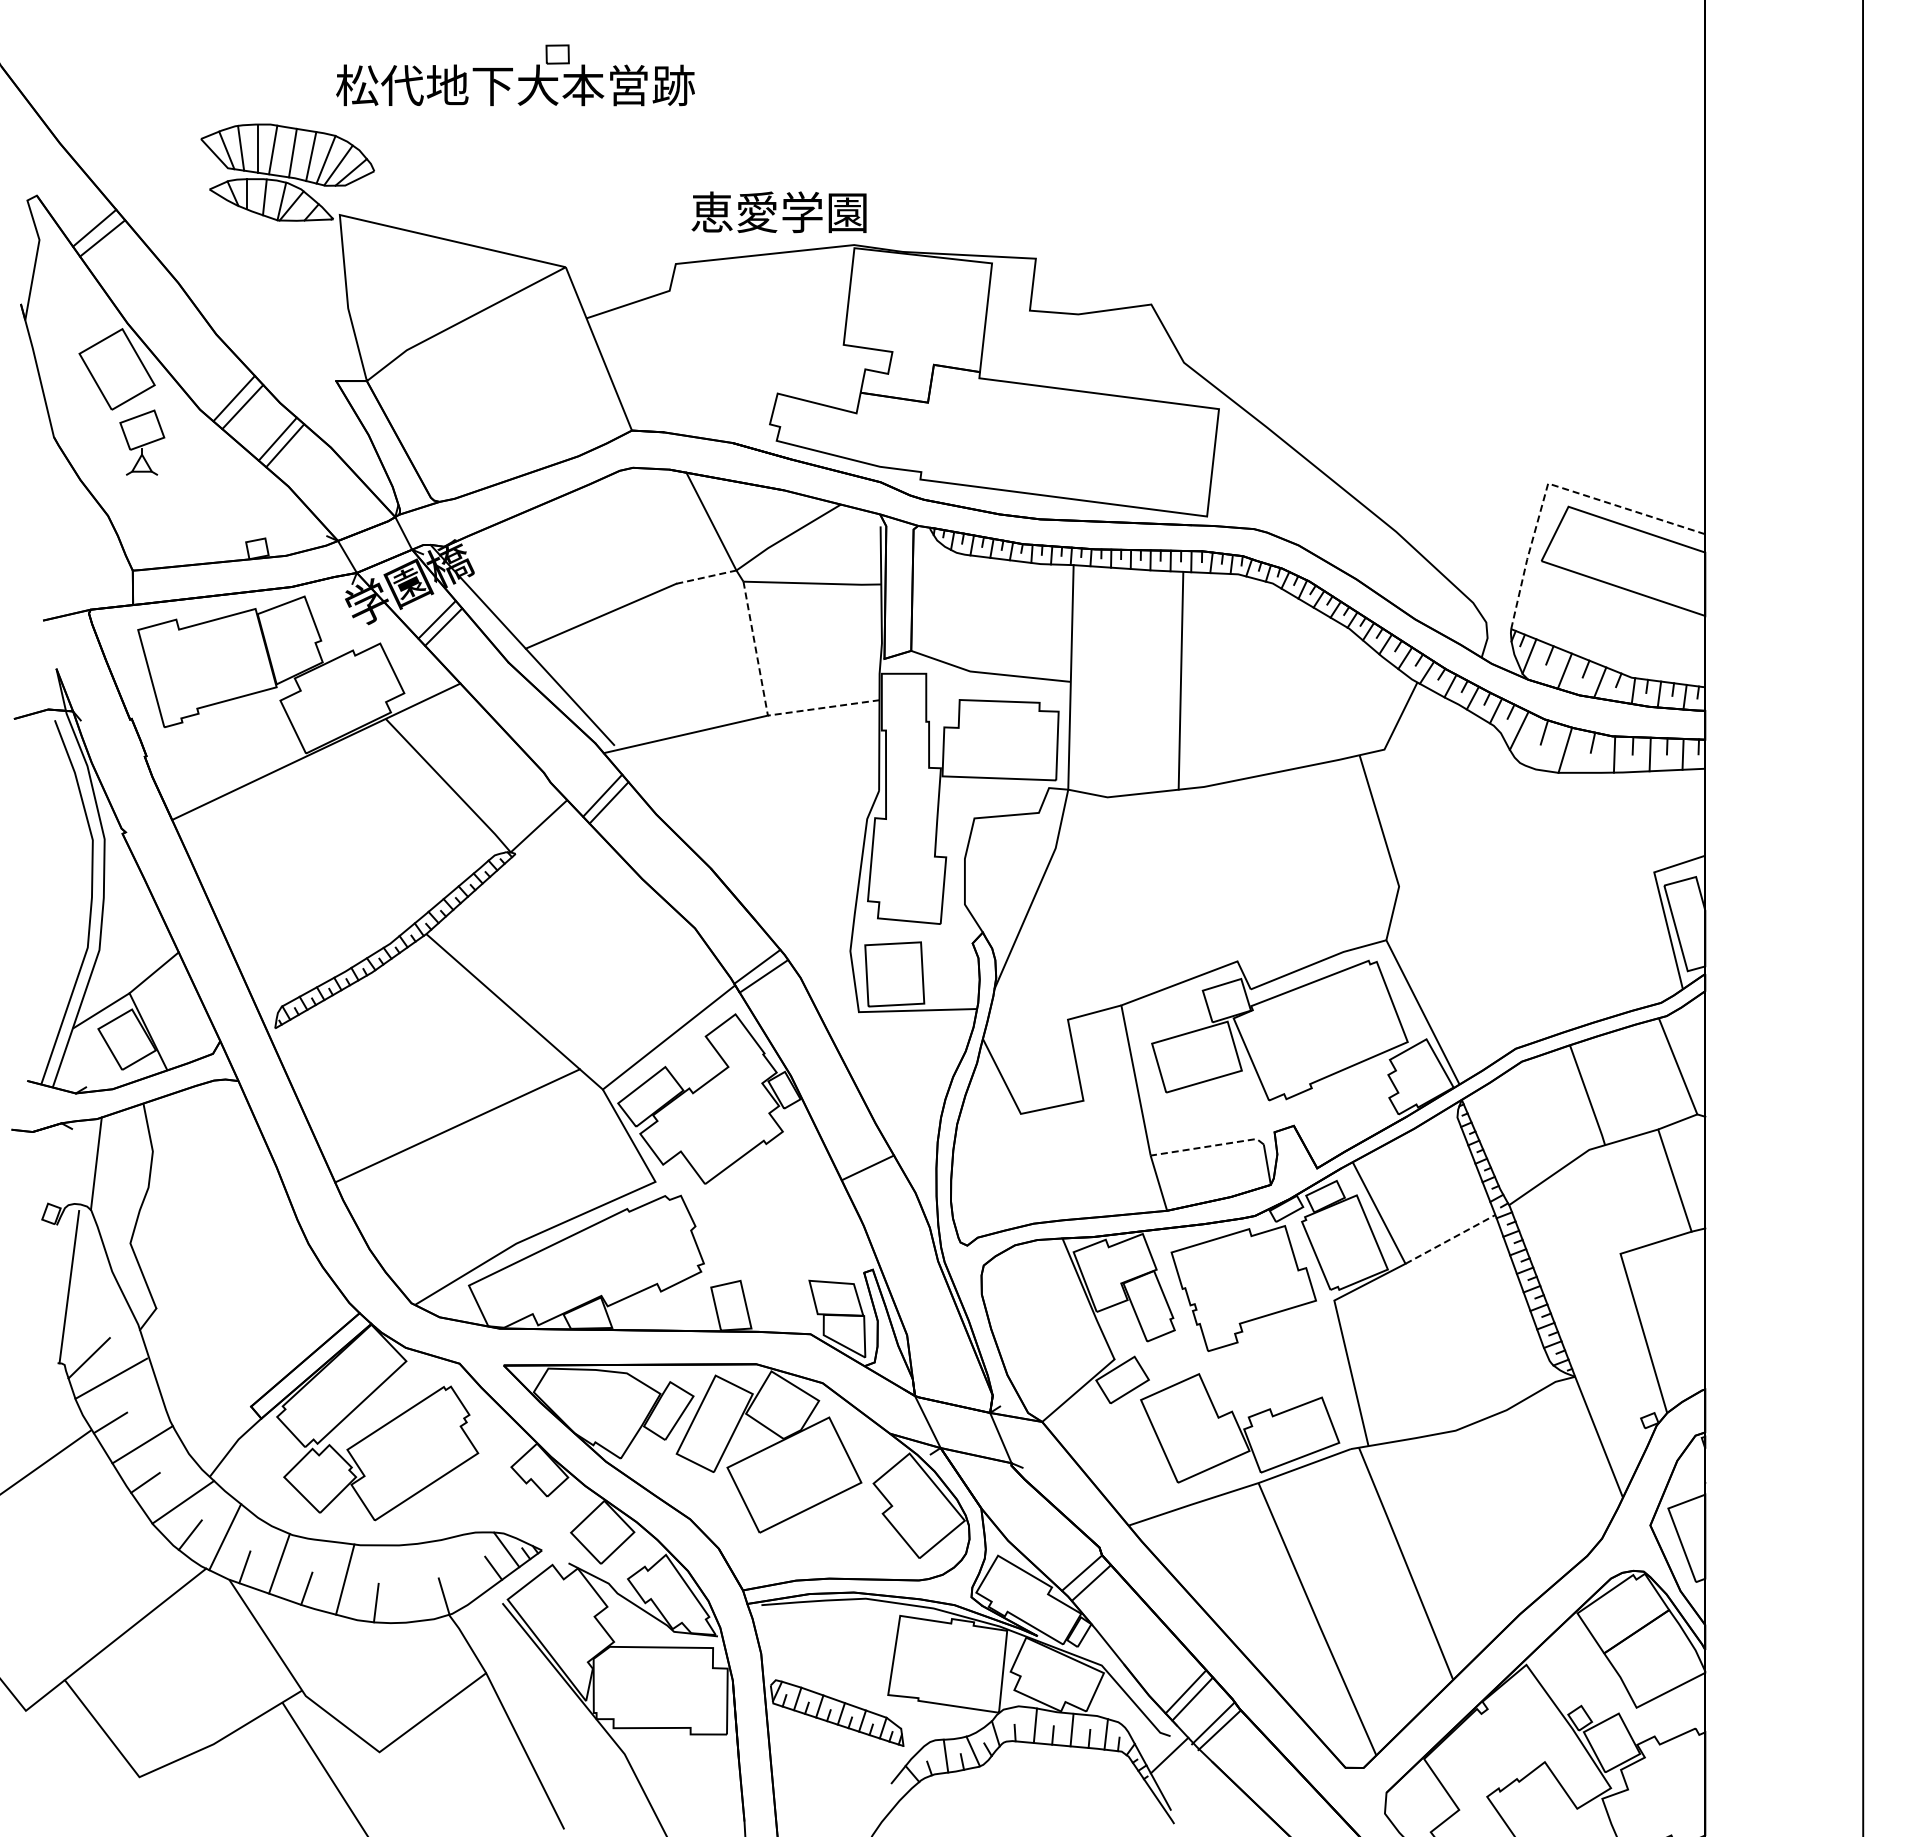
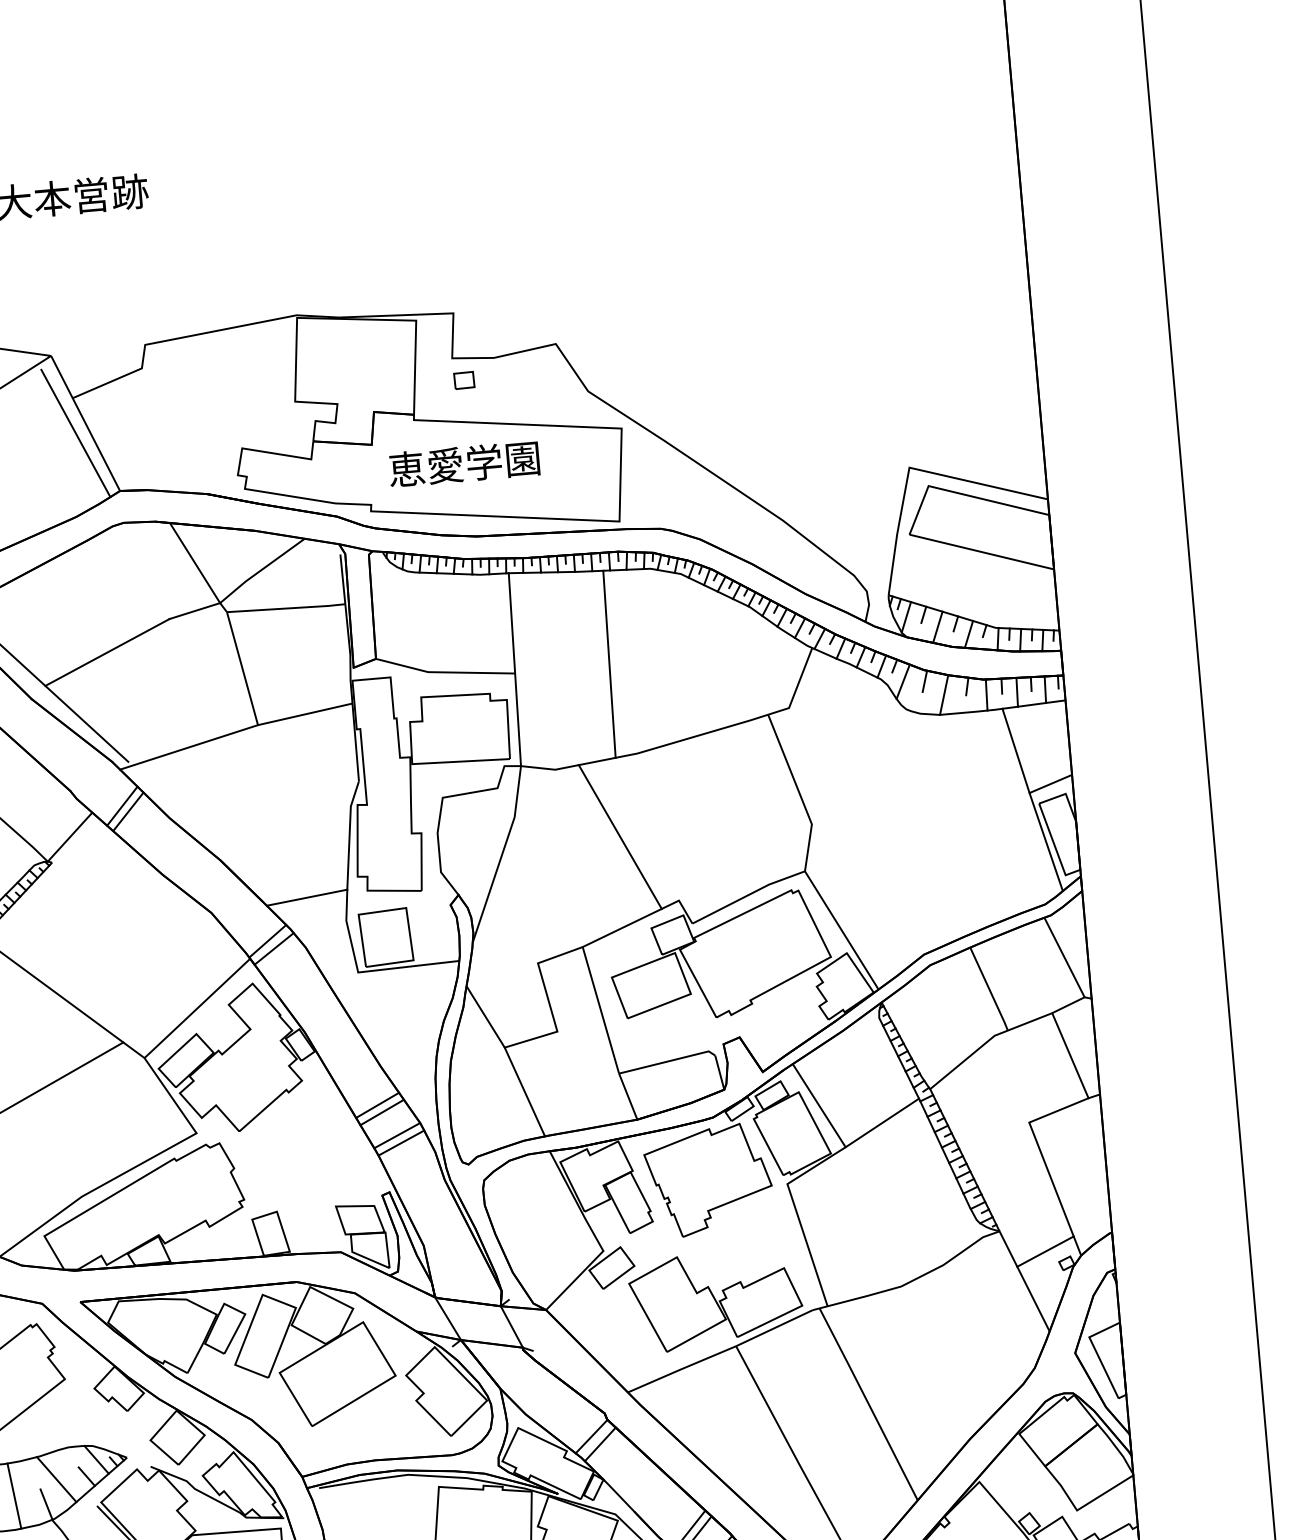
part: (557, 54) -> (464, 380), moved
text: (778, 212) -> (463, 464), moved
line: (586, 359) -> (75, 433), added
line: (1554, 485) -> (915, 468), dashed -> solid
line: (706, 577) -> (194, 611), dashed -> solid
line: (765, 704) -> (255, 715), dashed -> solid
line: (1642, 822) -> (1015, 751), added
line: (1175, 881) -> (619, 836), added
line: (806, 920) -> (306, 897), added
line: (1208, 1146) -> (667, 1061), dashed -> solid
line: (1039, 1166) -> (524, 1091), added
line: (872, 1176) -> (382, 1112), added
line: (887, 1204) -> (397, 1135), added
line: (891, 1213) -> (401, 1142), added
line: (1450, 1239) -> (882, 1123), dashed -> solid
line: (1626, 1404) -> (1045, 1251), added
line: (458, 1568) -> (56, 1479), added
line: (407, 1583) -> (14, 1496), added

